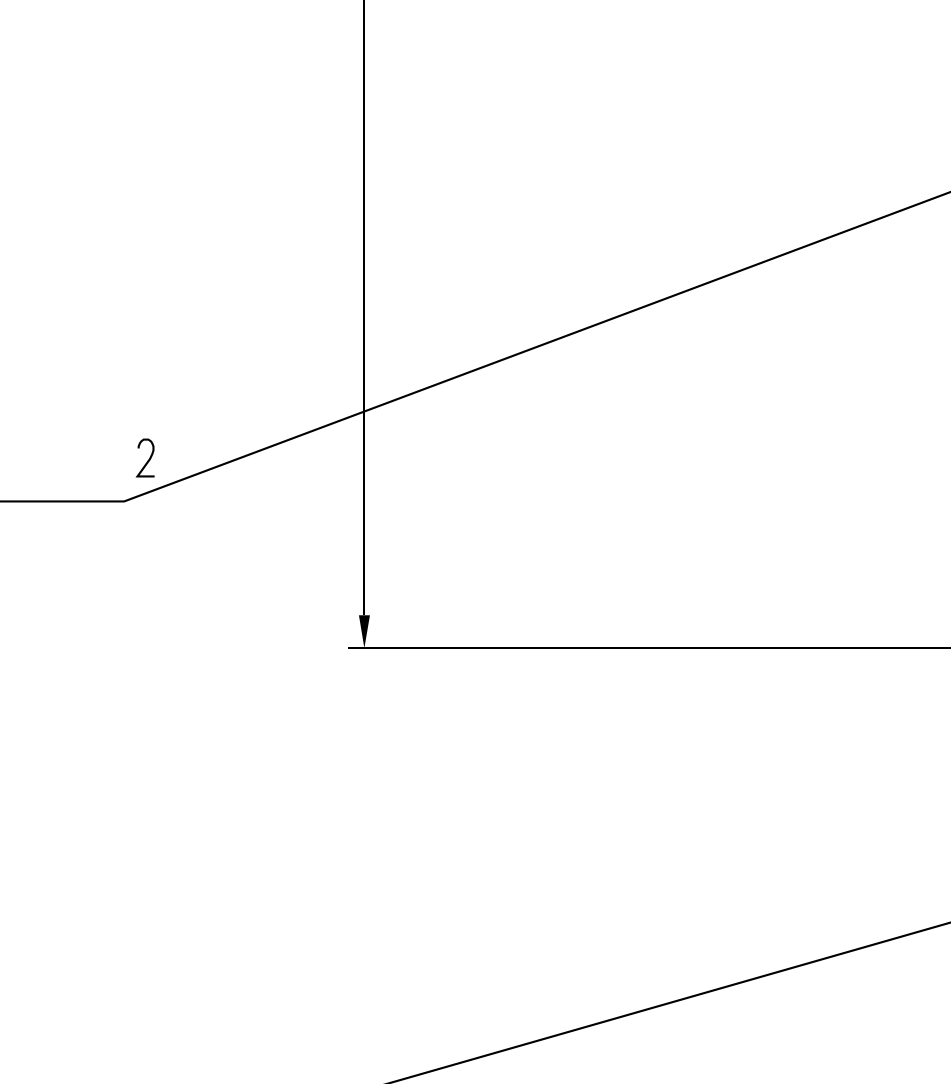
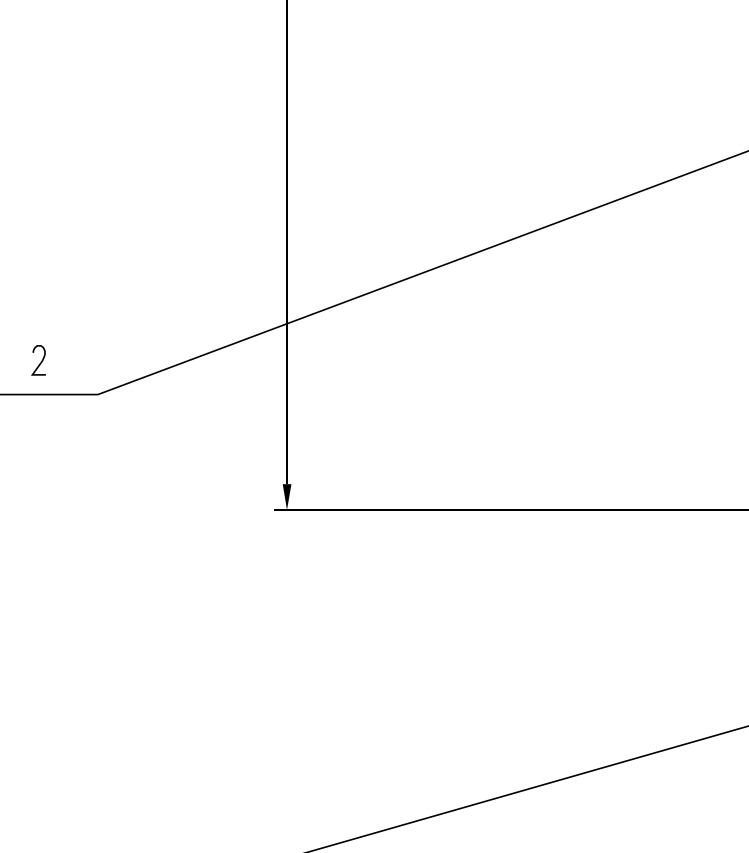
curve: (147, 460) -> (40, 362), moved

